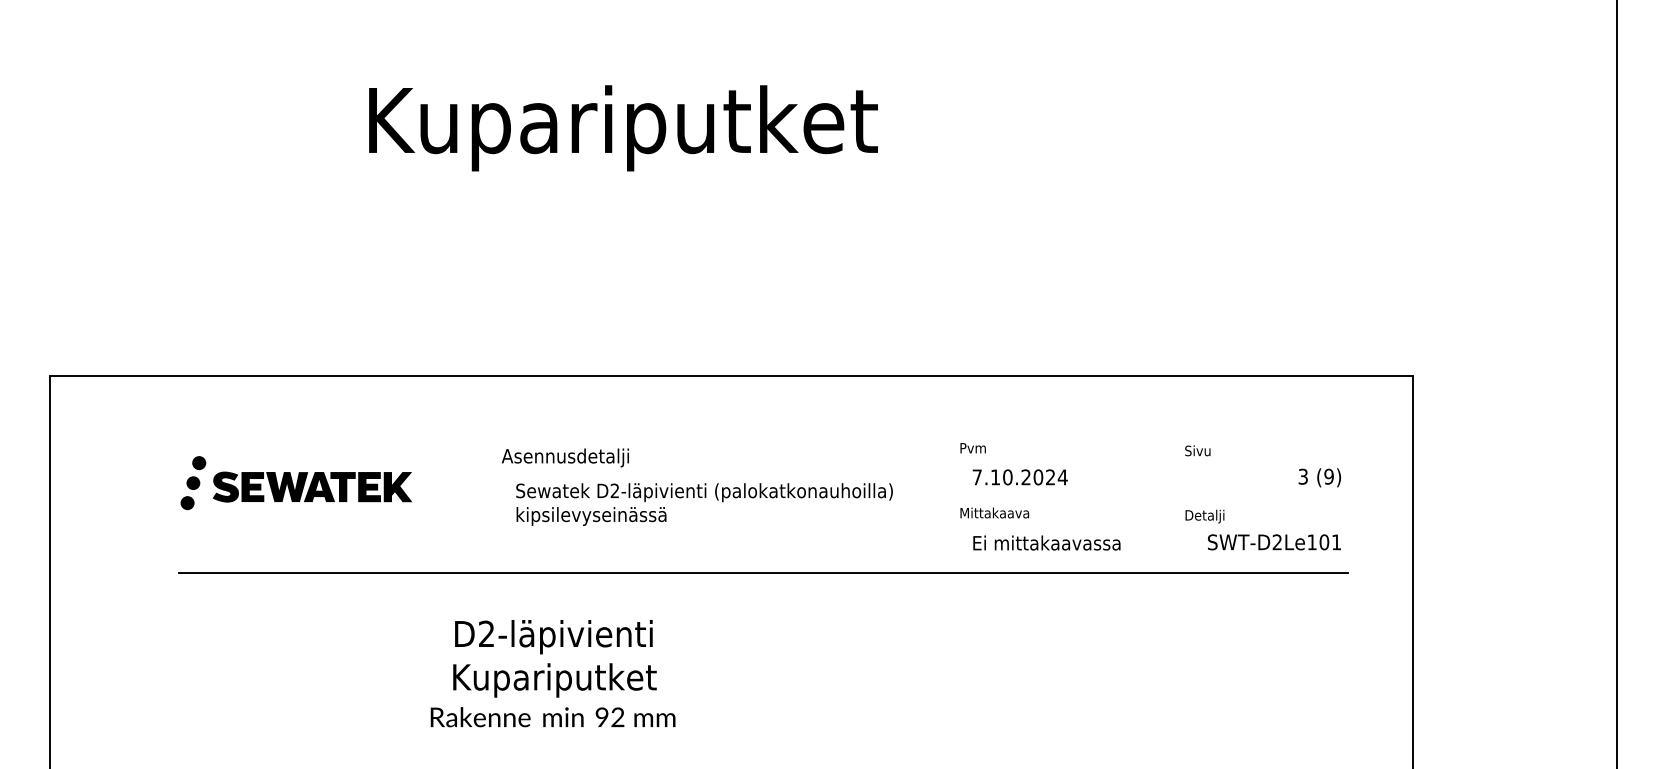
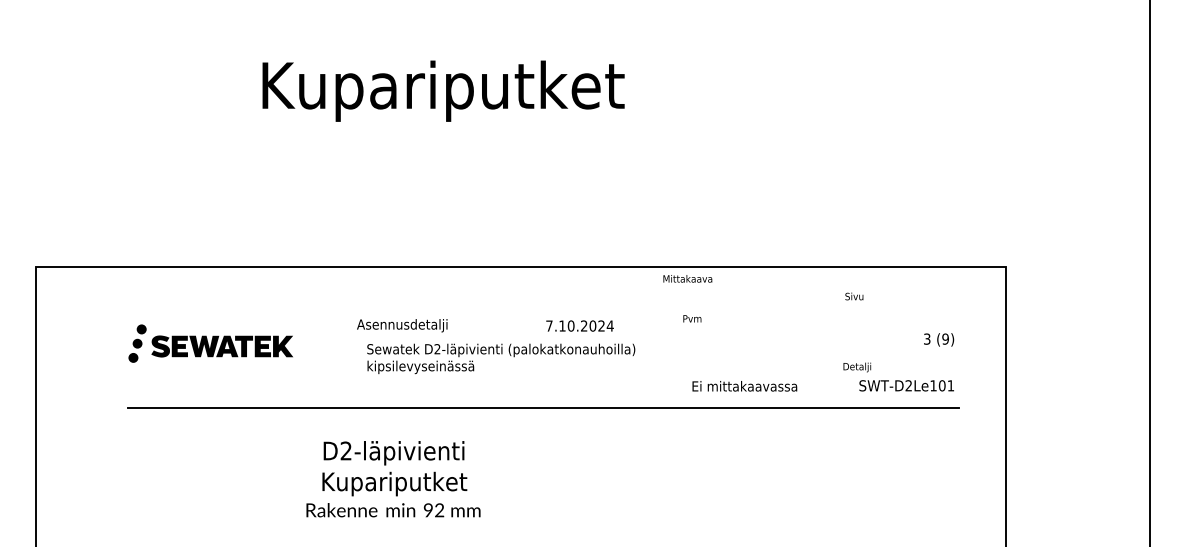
text: (1197, 450) -> (854, 296), moved
text: (1019, 477) -> (579, 326), moved
text: (994, 512) -> (687, 278), moved

